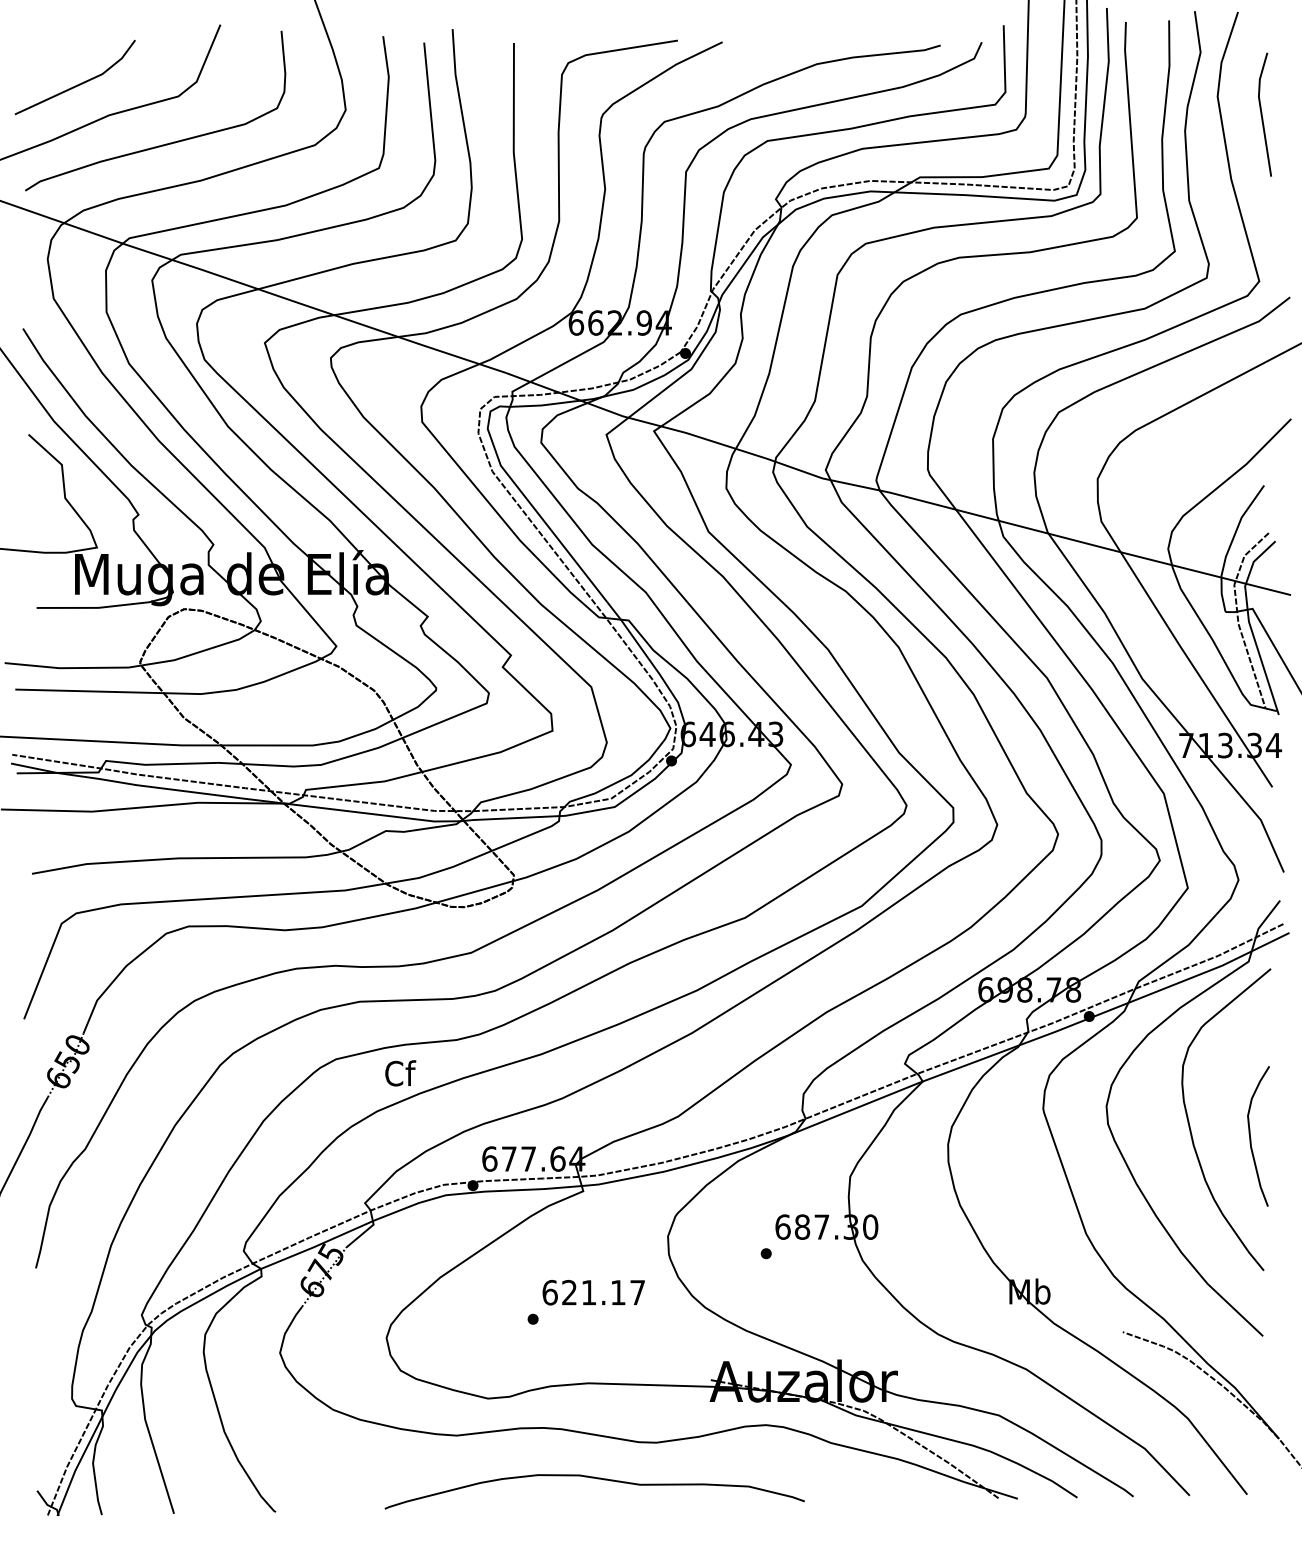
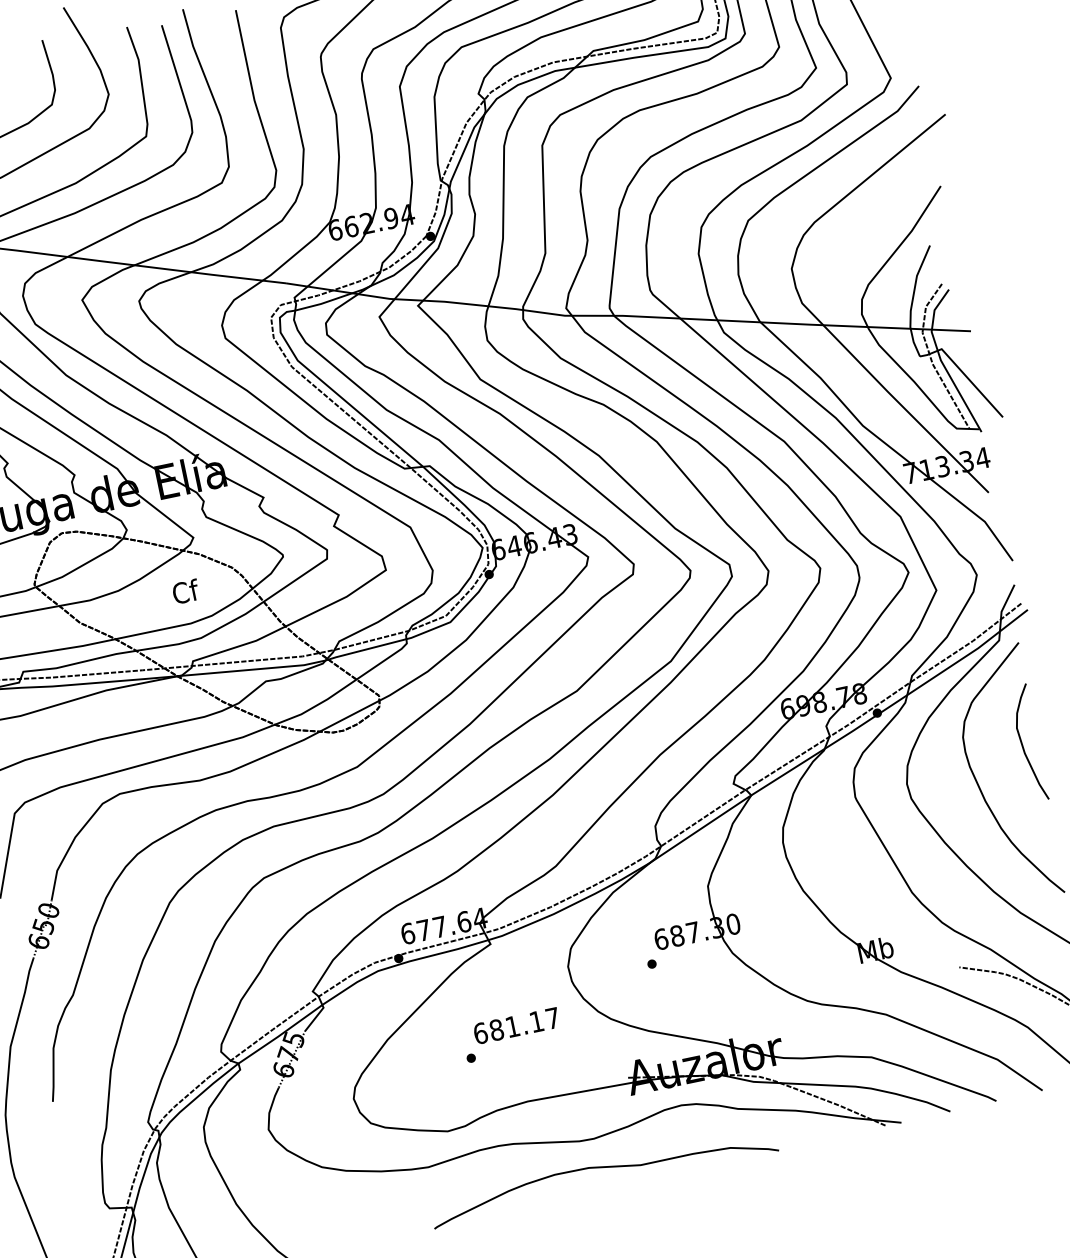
text: (400, 1073) -> (185, 591), moved
curve: (1251, 1138) -> (1023, 746), moved
text: (569, 1292) -> (496, 1029), 621.17 -> 681.17
curve: (597, 1479) -> (604, 1168), moved

